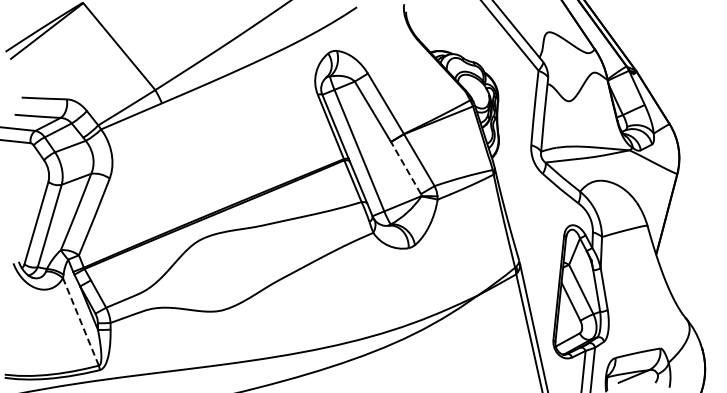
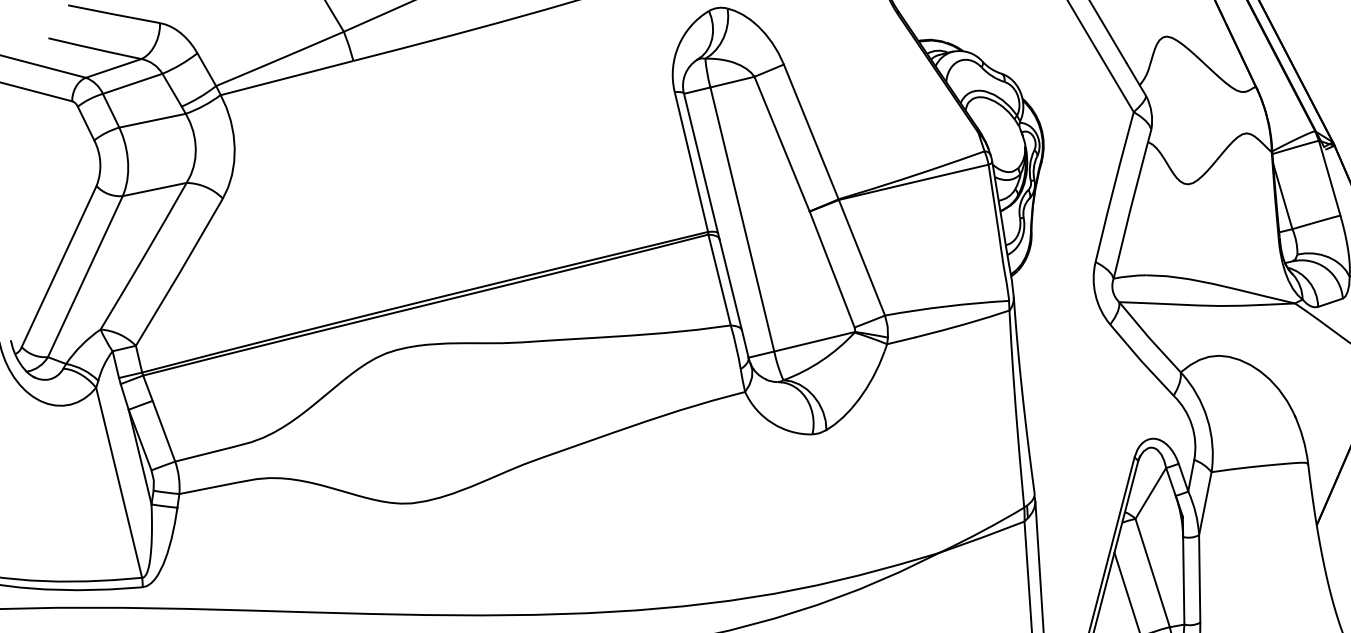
line: (405, 167) -> (831, 268), dashed -> solid
line: (80, 321) -> (118, 481), dashed -> solid

